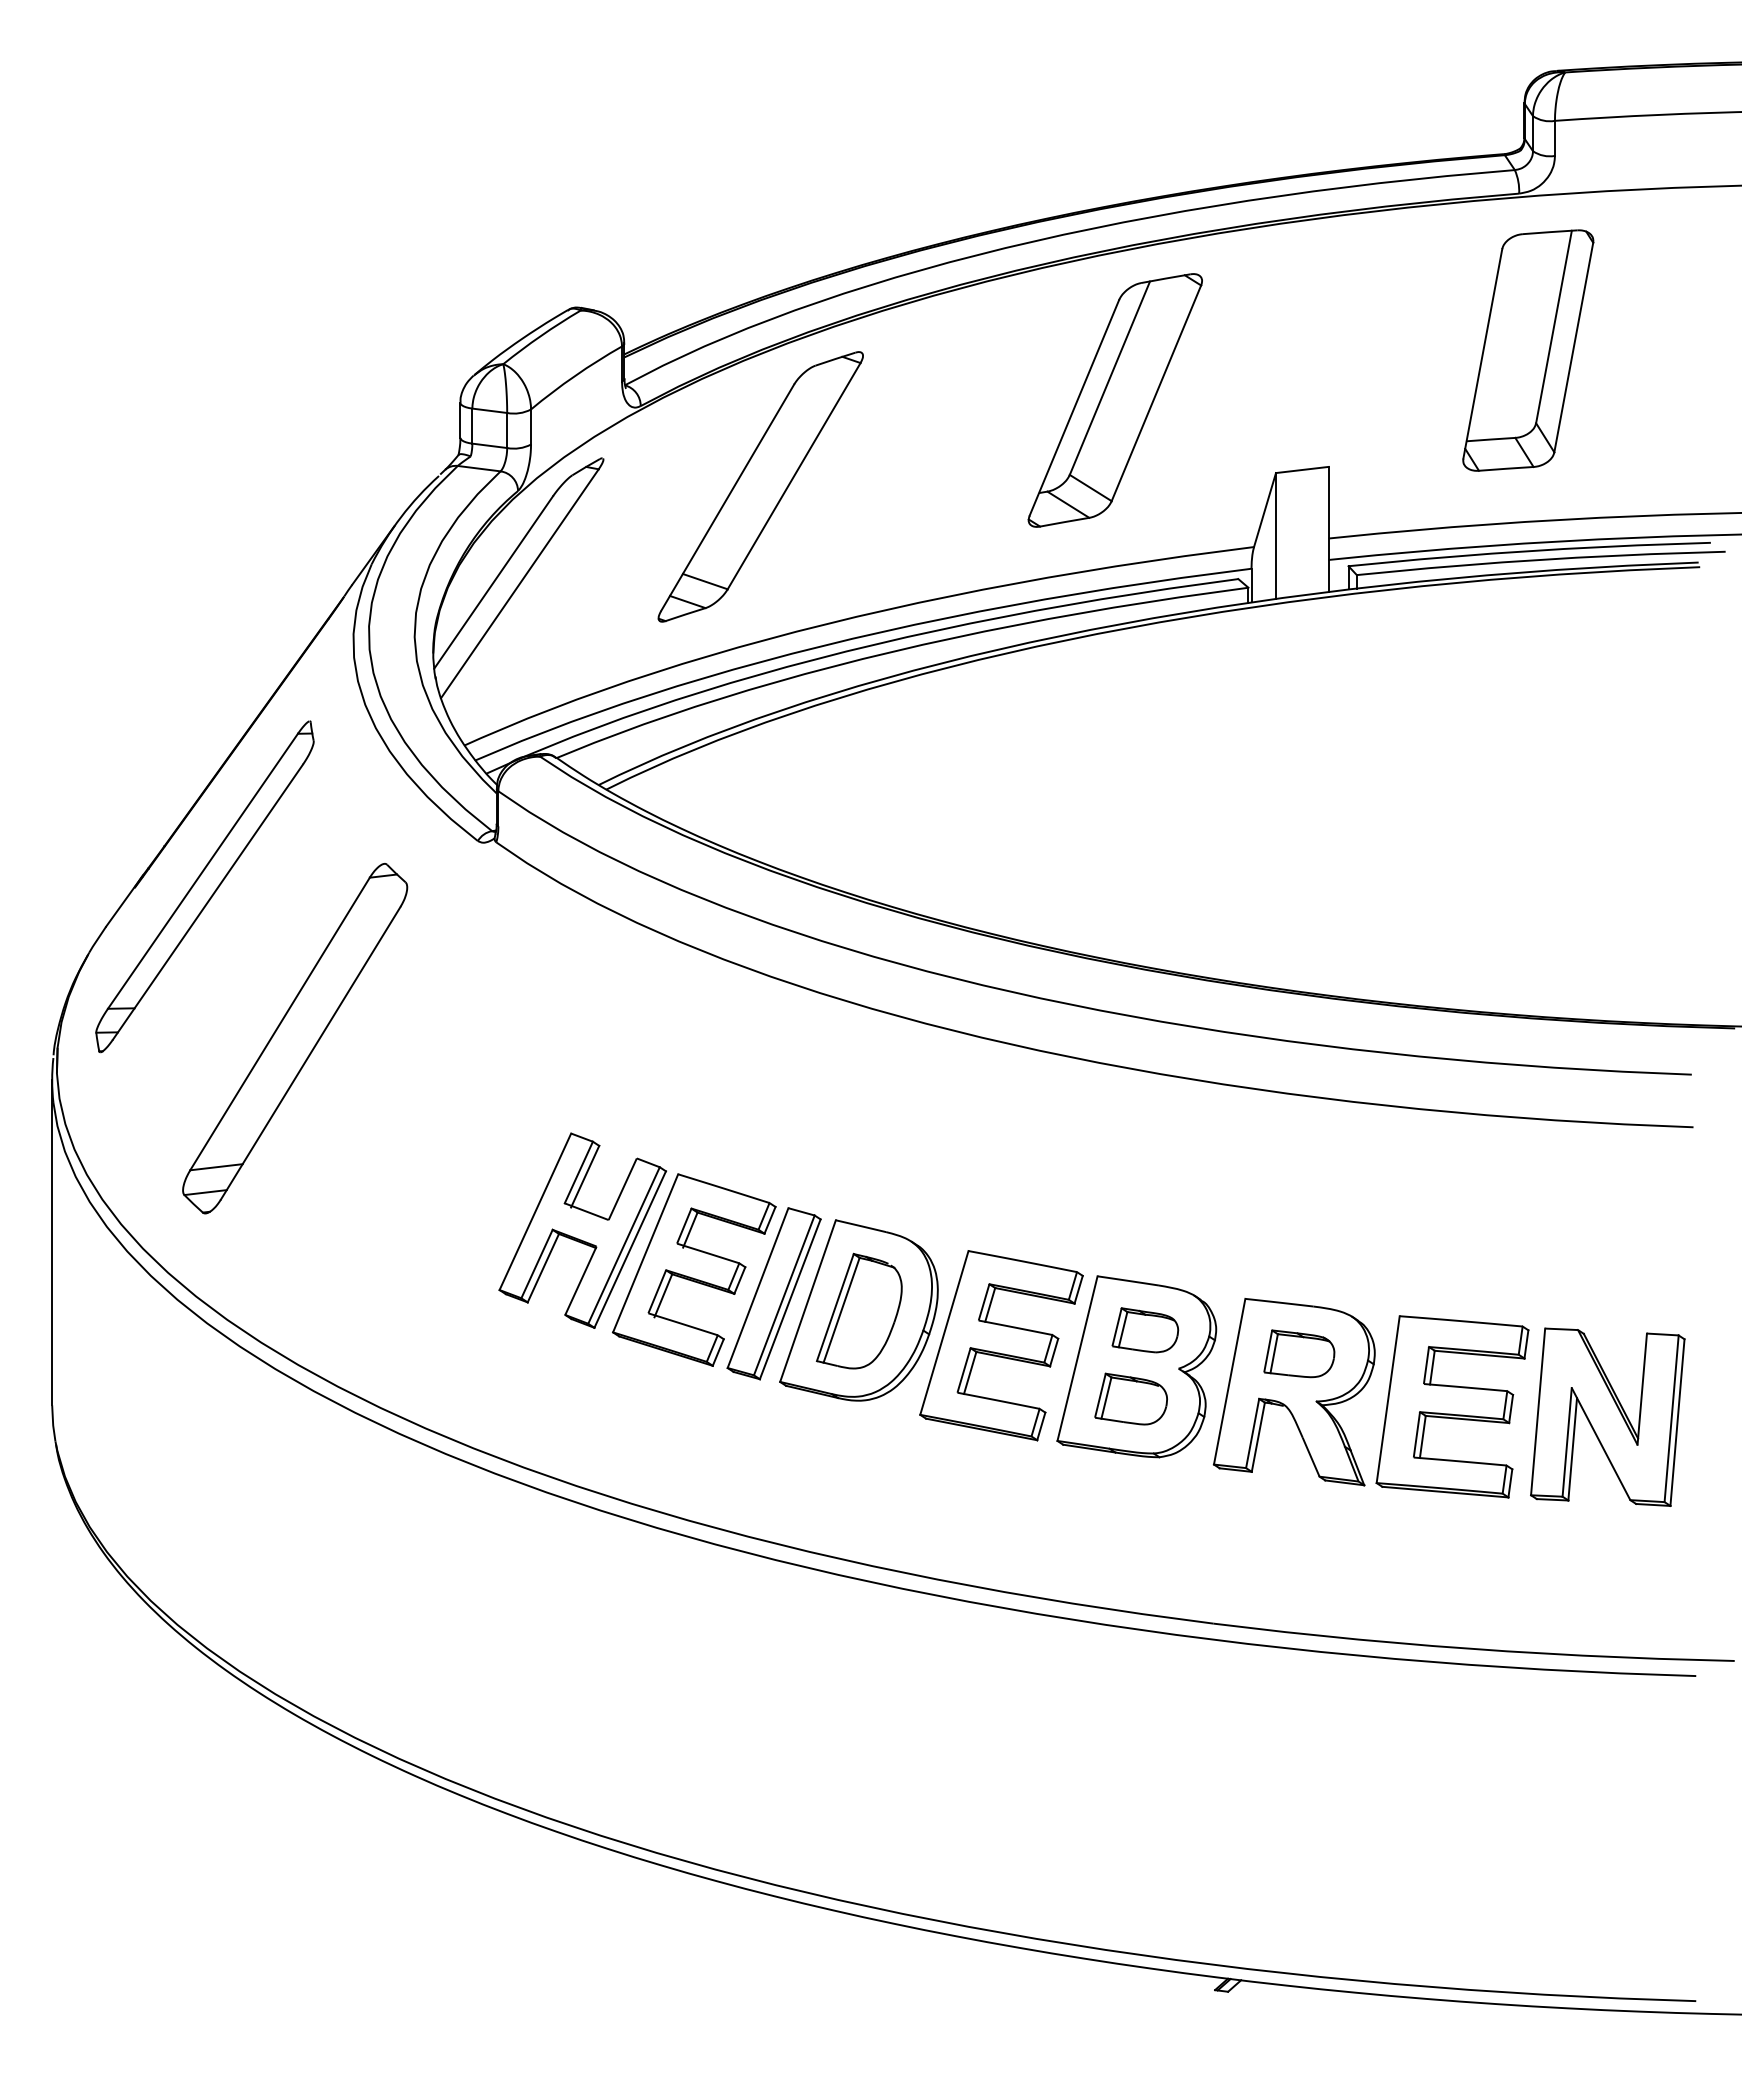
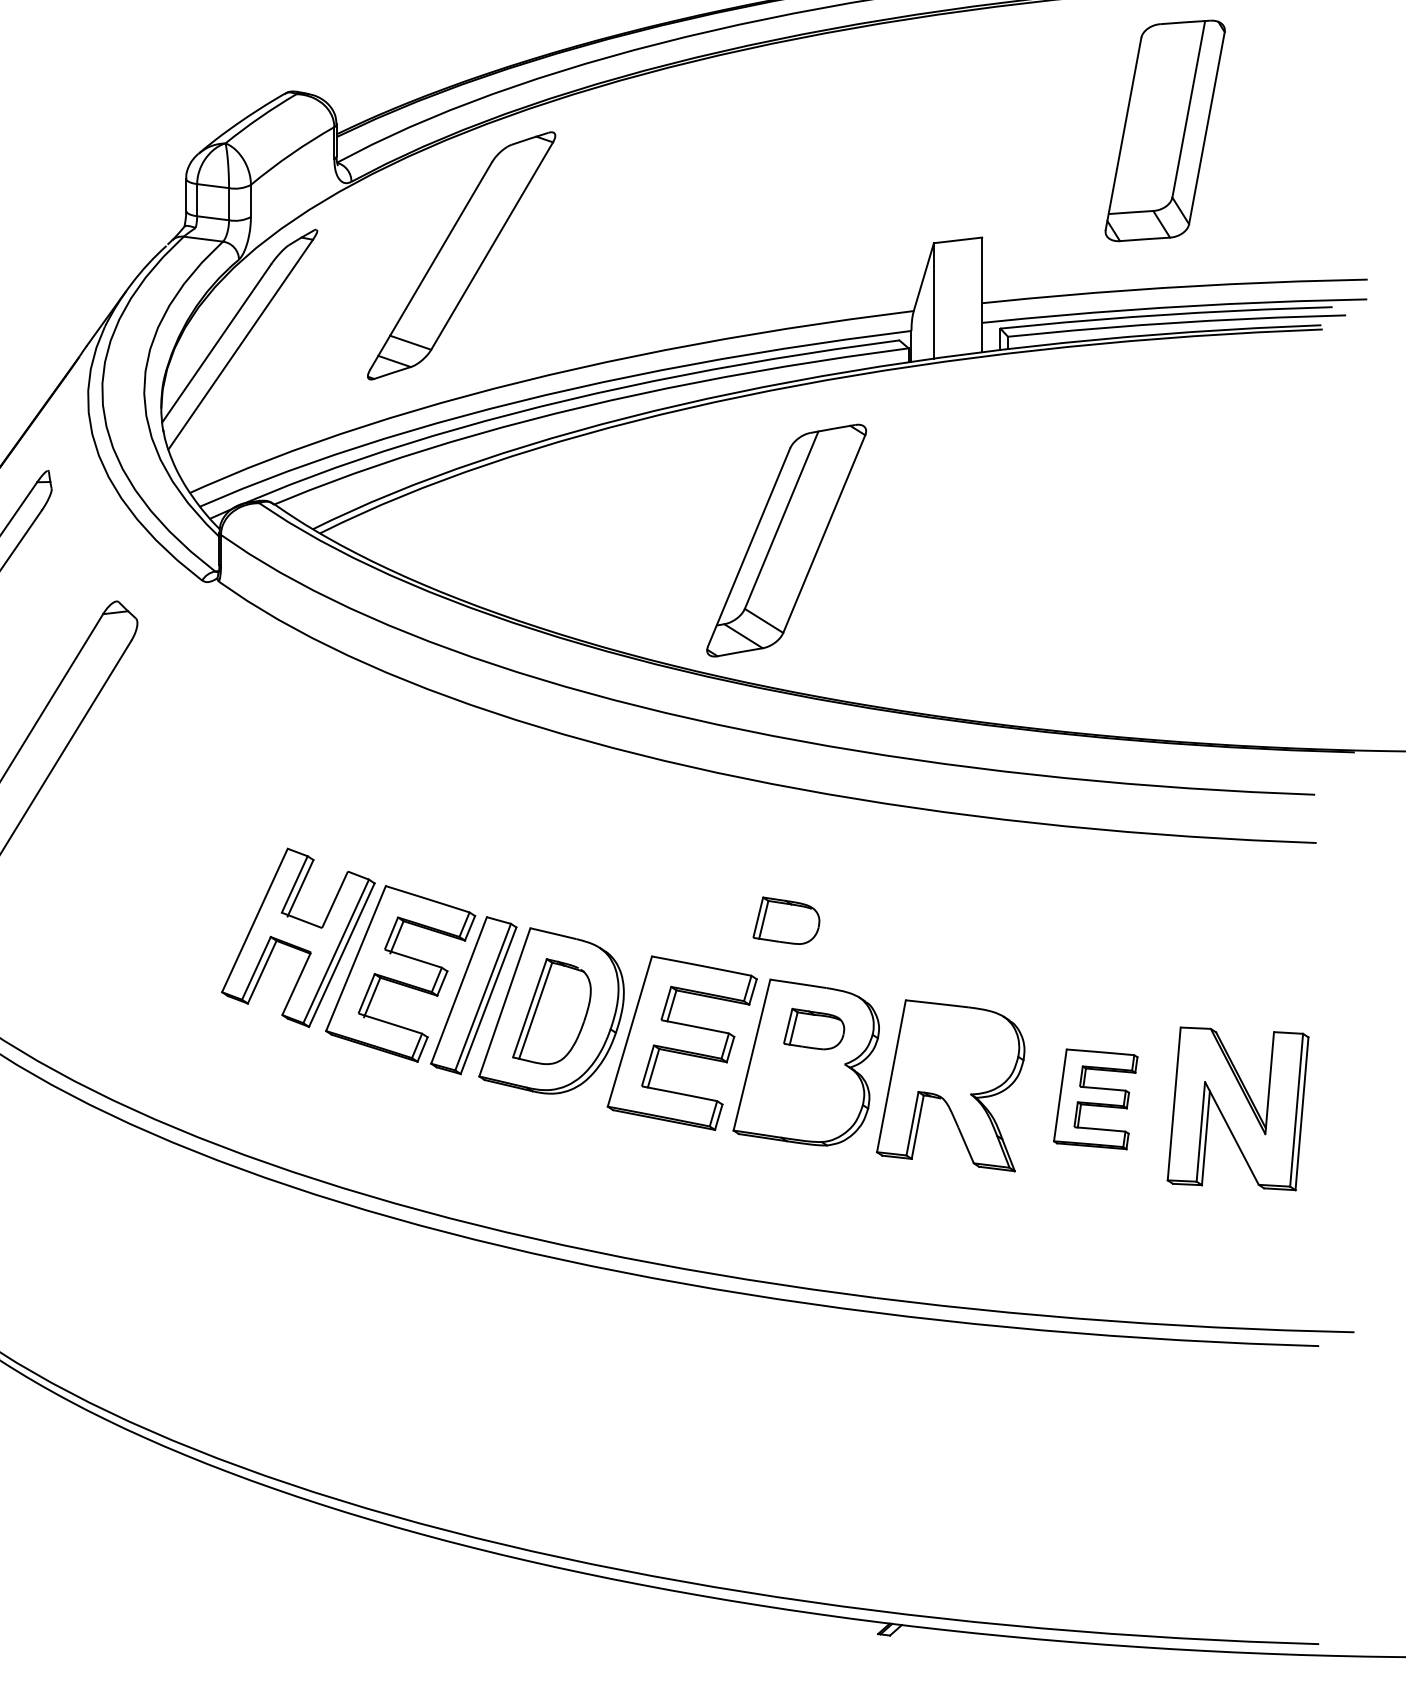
part: (1114, 400) -> (785, 540), moved
part: (1299, 1353) -> (955, 1050), removed
part: (1130, 1398) -> (785, 920), moved
part: (1452, 1406) -> (1095, 1098), size x0.6

